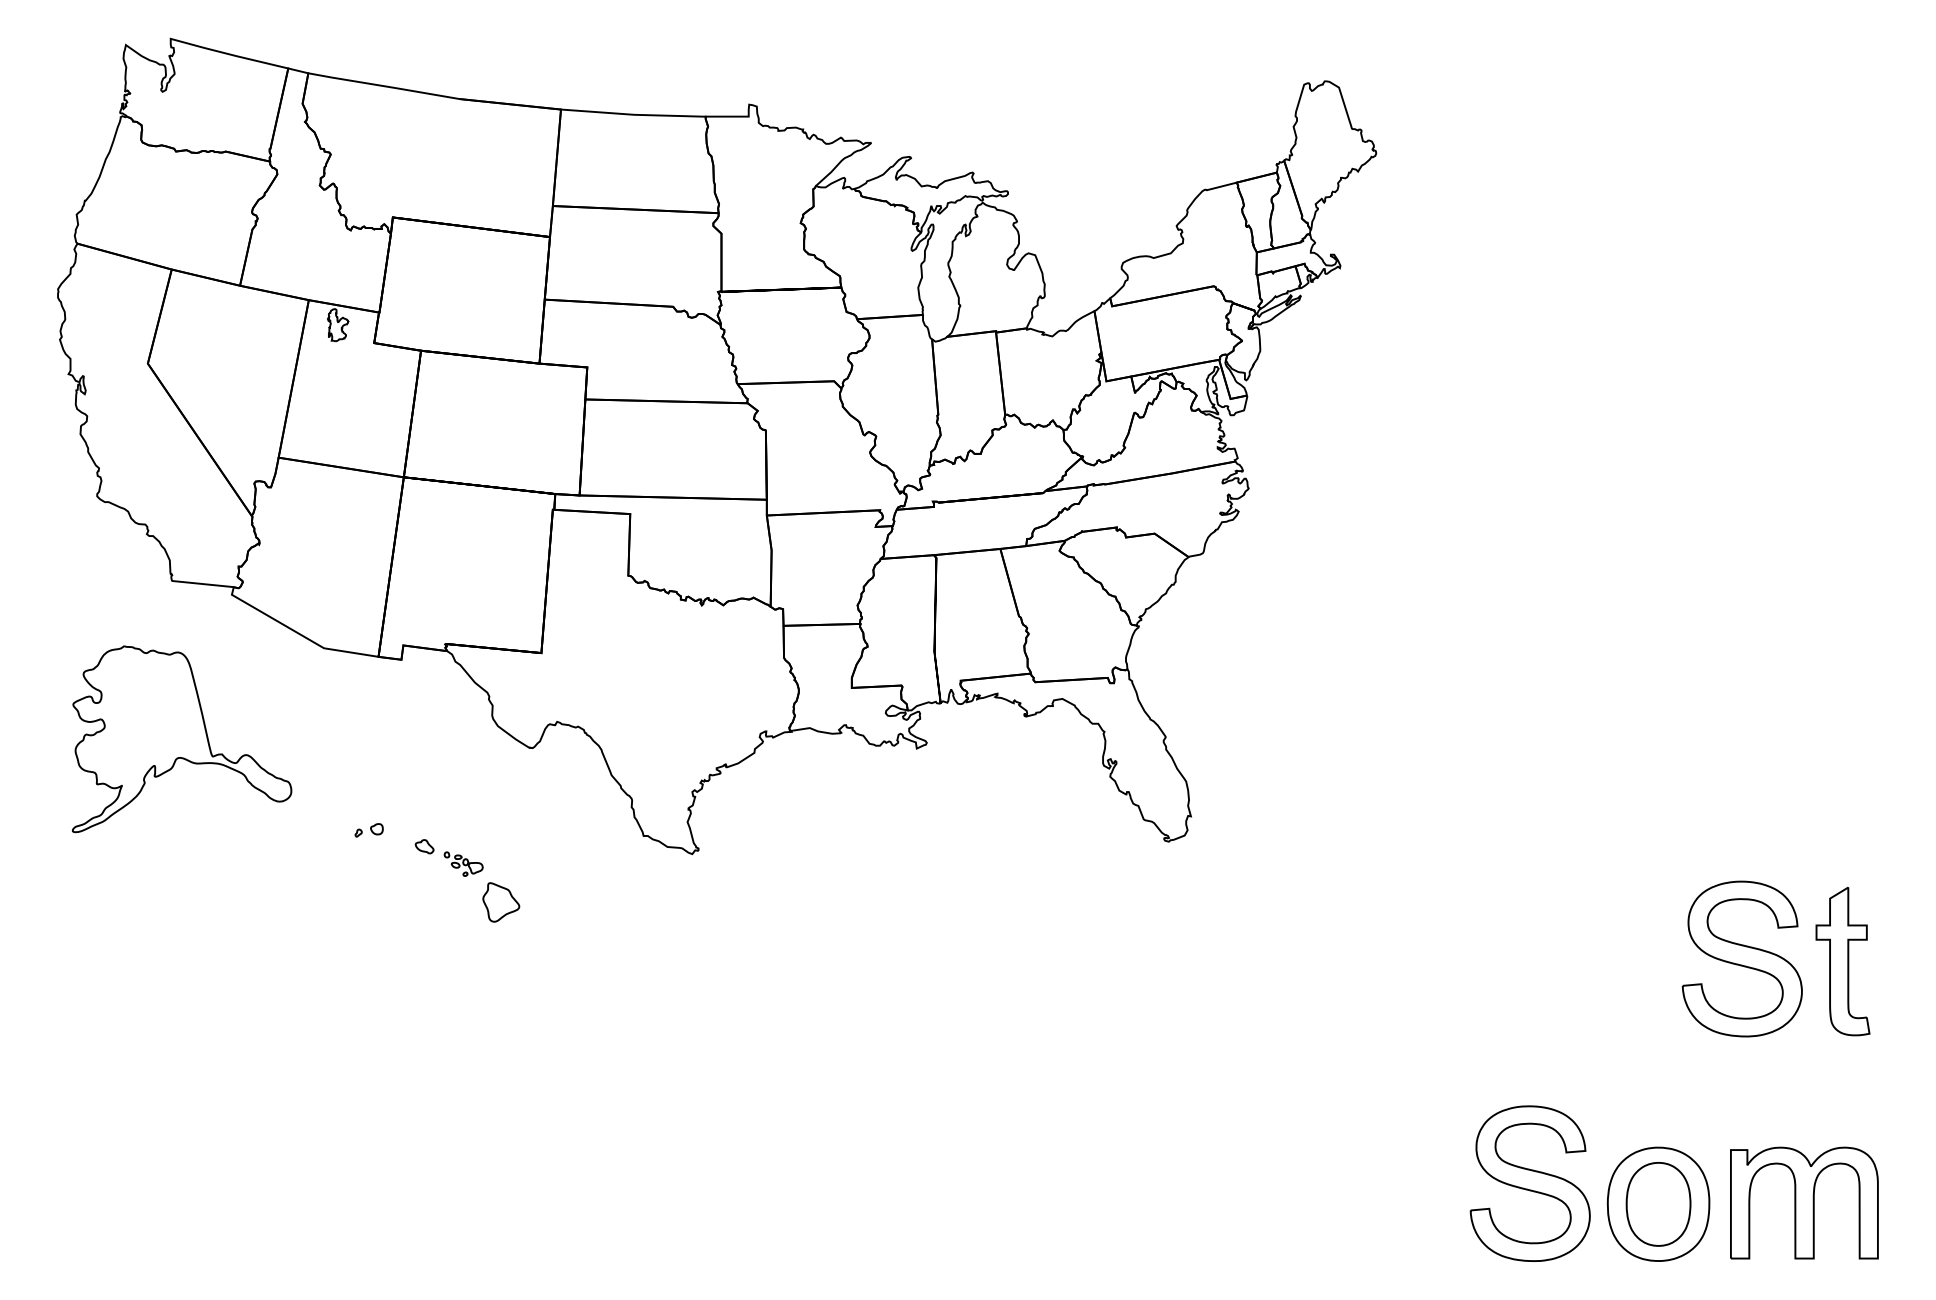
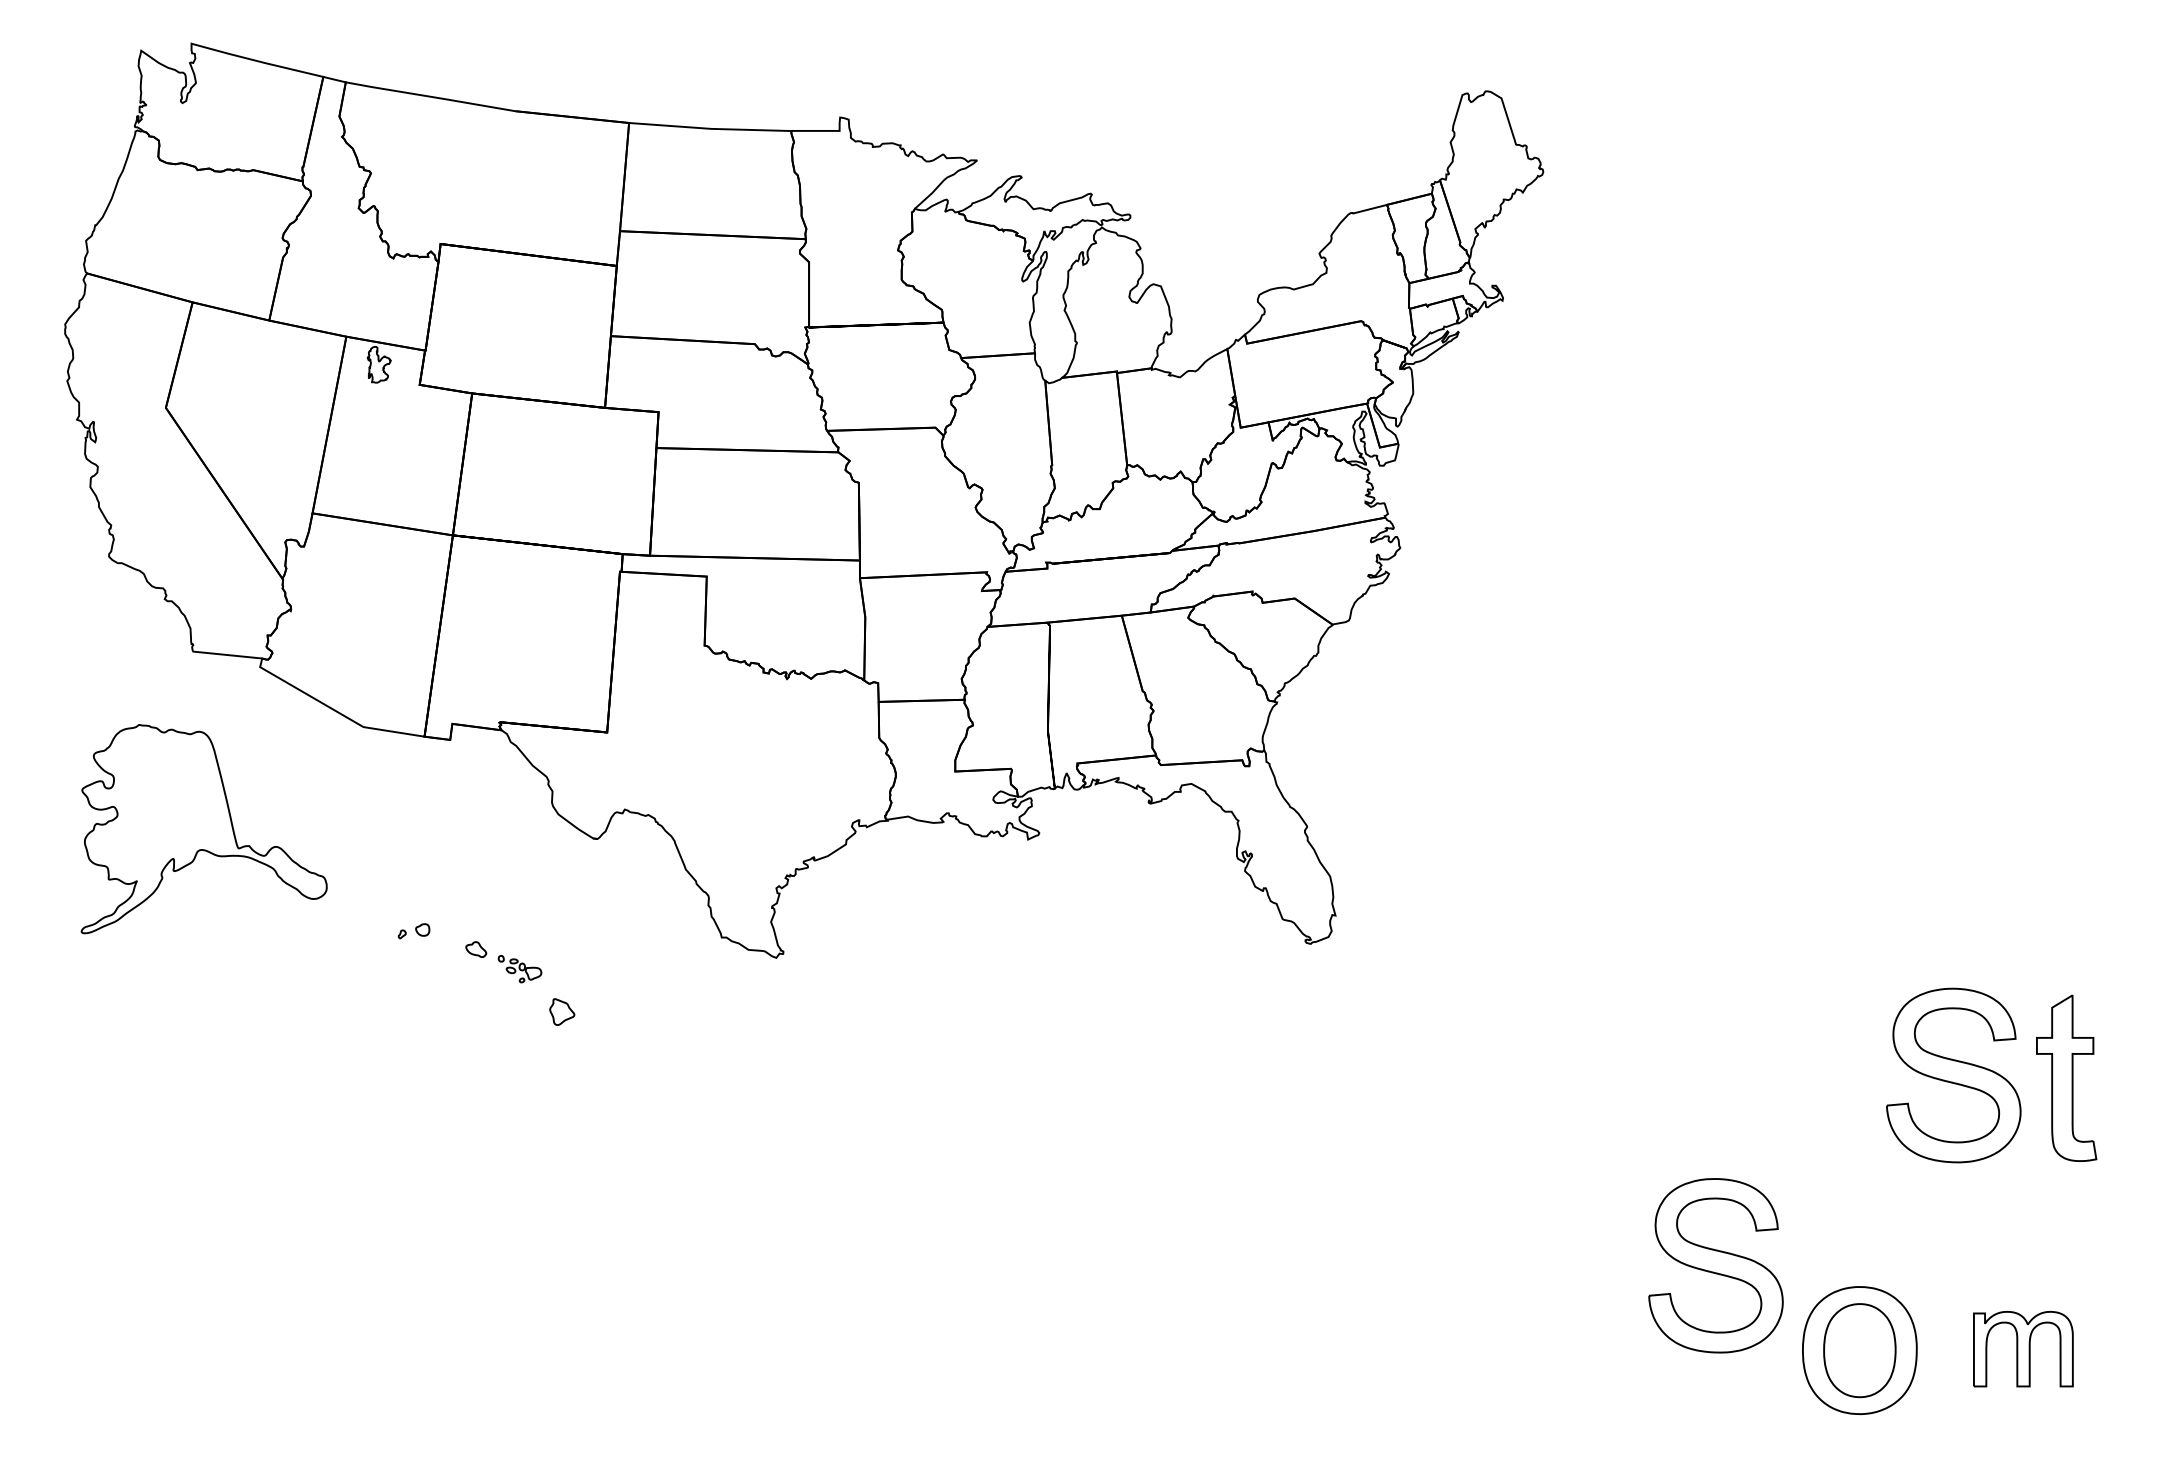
part: (501, 902) -> (562, 1012), size x0.6
part: (1529, 1183) -> (1715, 1265), moved
part: (1804, 1202) -> (2023, 1348), size x0.6

